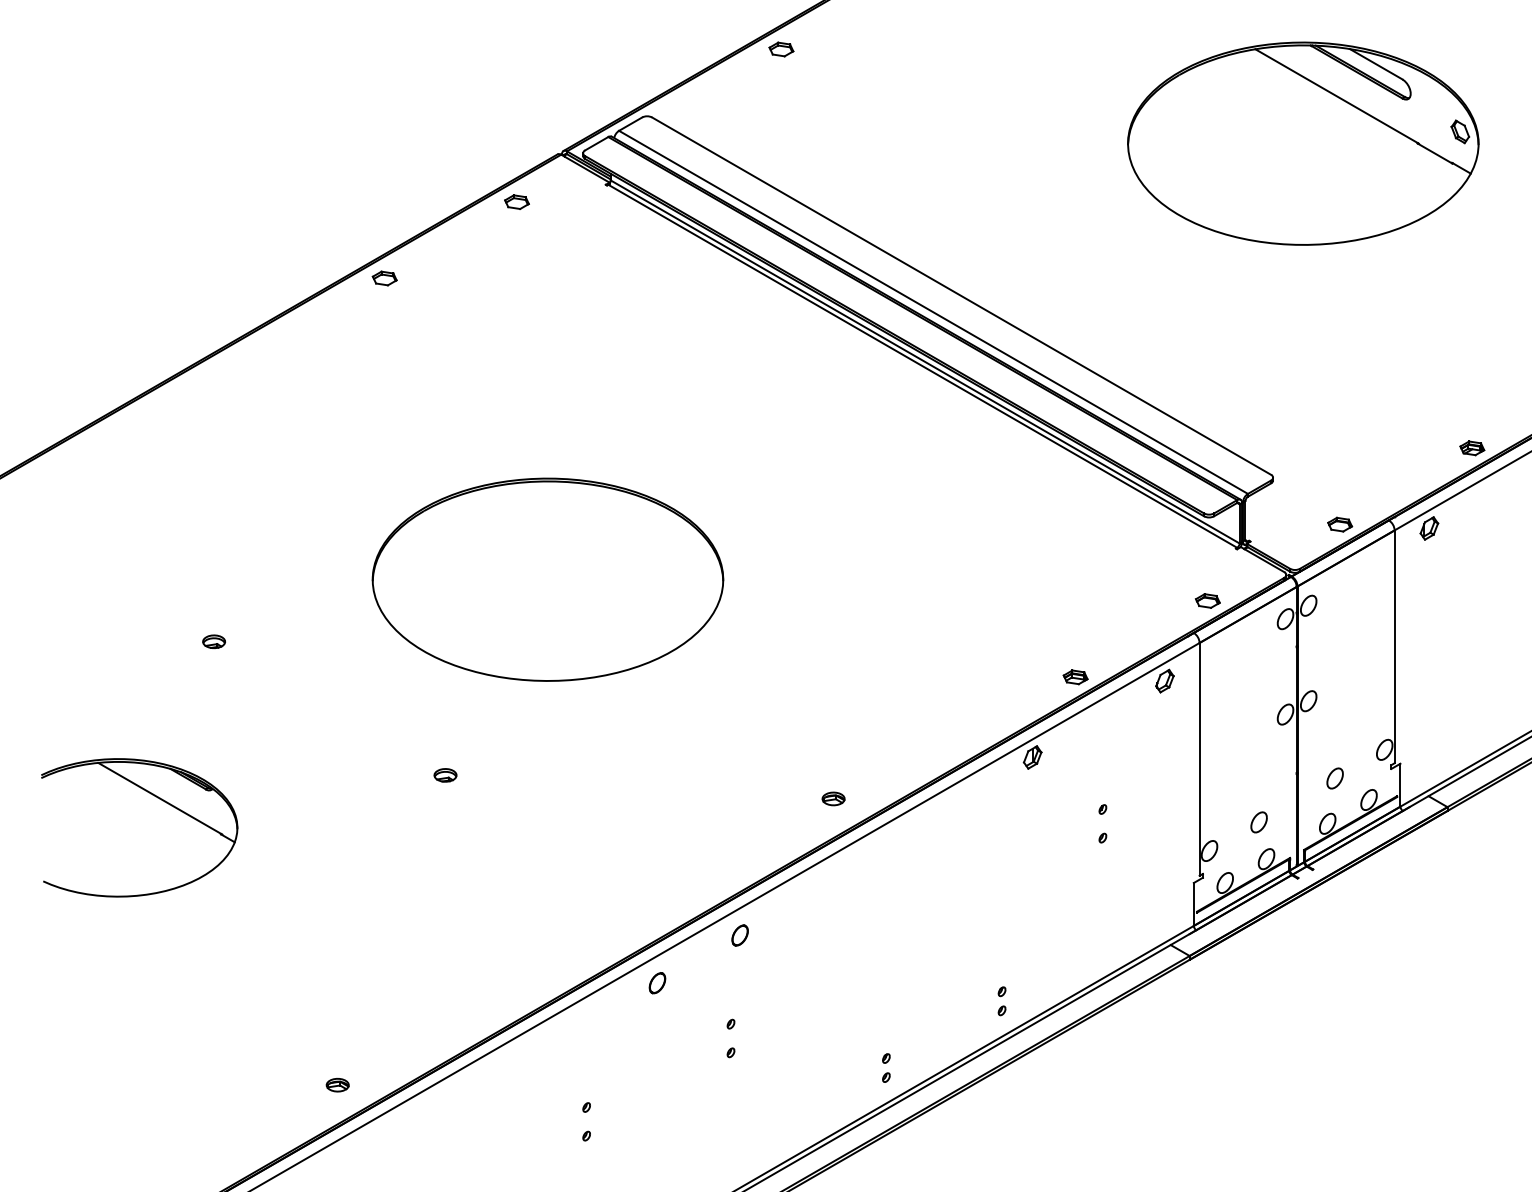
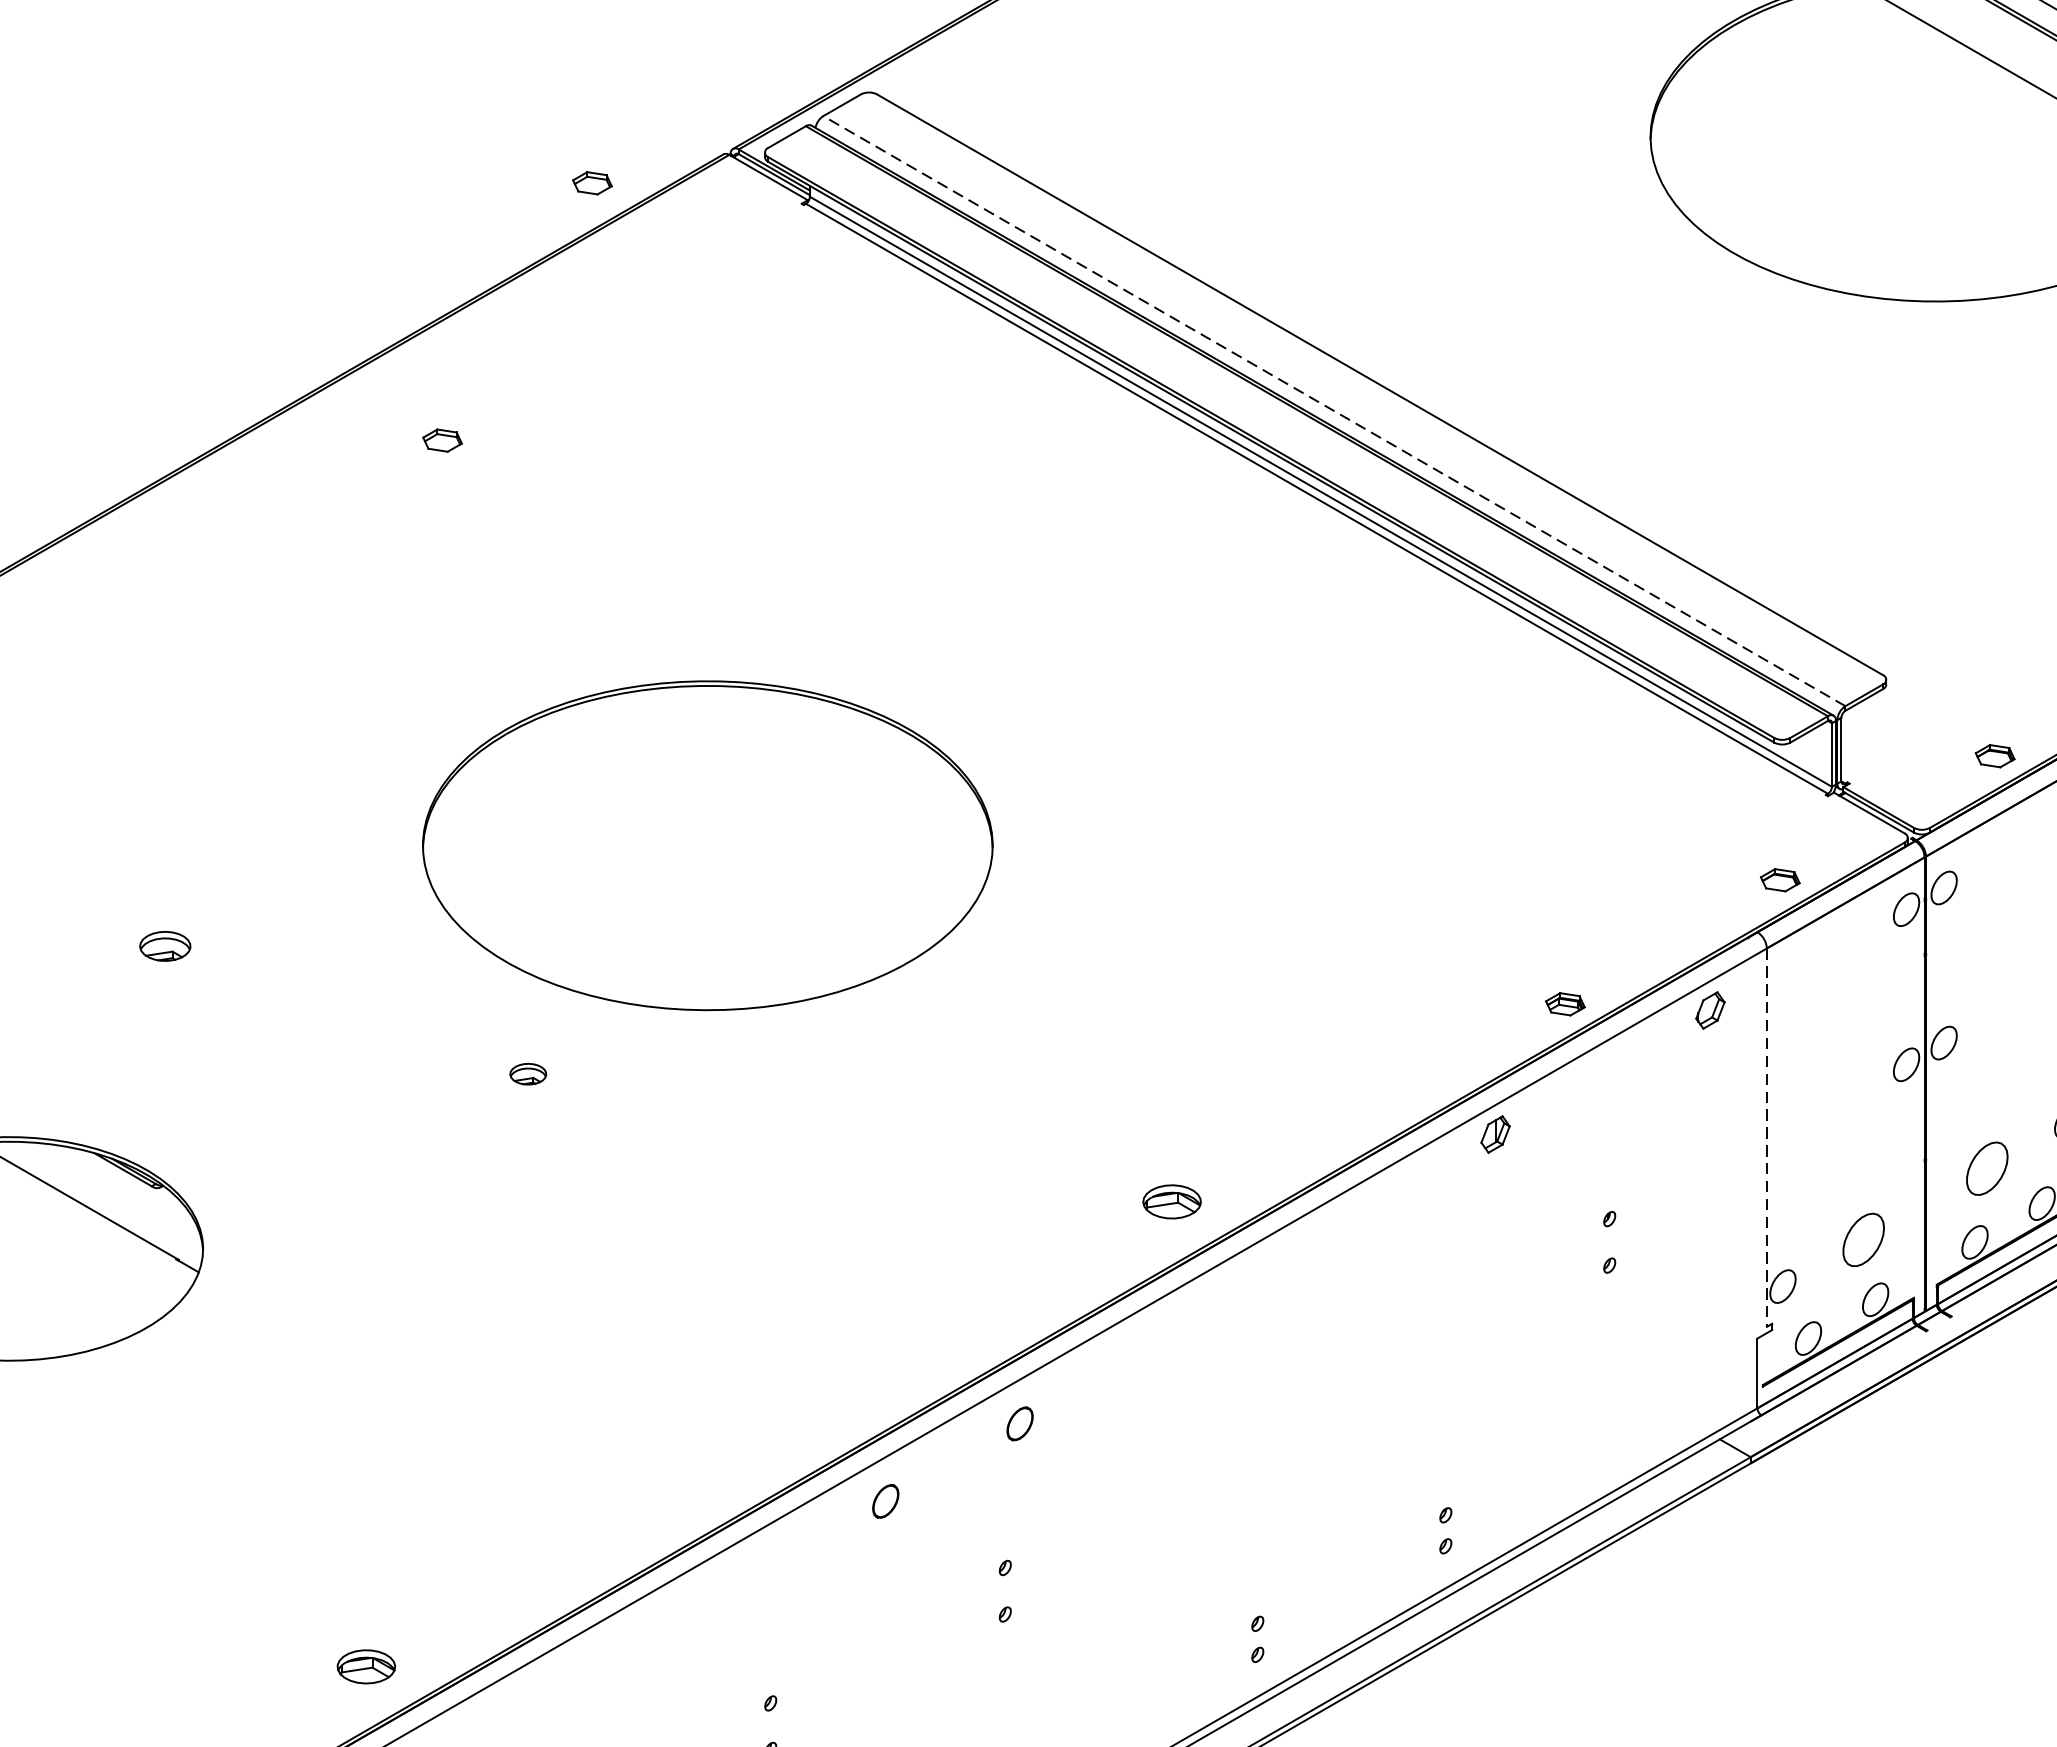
part: (516, 201) -> (591, 182), moved
part: (384, 278) -> (442, 440), moved
line: (933, 312) -> (1334, 411), solid -> dashed
part: (213, 641) -> (164, 946), size x1.4
line: (1199, 759) -> (1766, 1137), solid -> dashed
part: (445, 775) -> (528, 1074), moved
part: (1334, 778) -> (1986, 1168), size x1.6
part: (833, 798) -> (1171, 1201), size x1.6
part: (1258, 822) -> (1862, 1240), size x1.6
part: (337, 1085) -> (365, 1667), size x1.6

